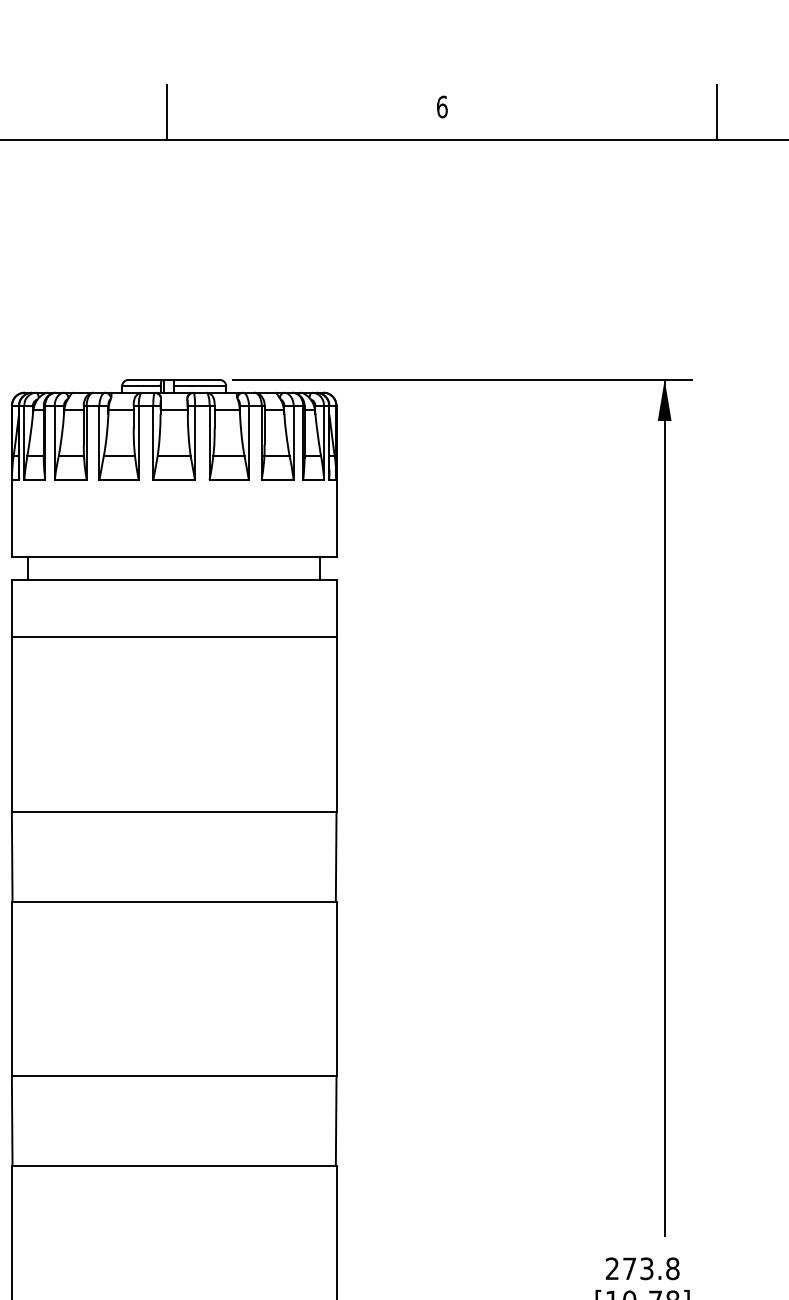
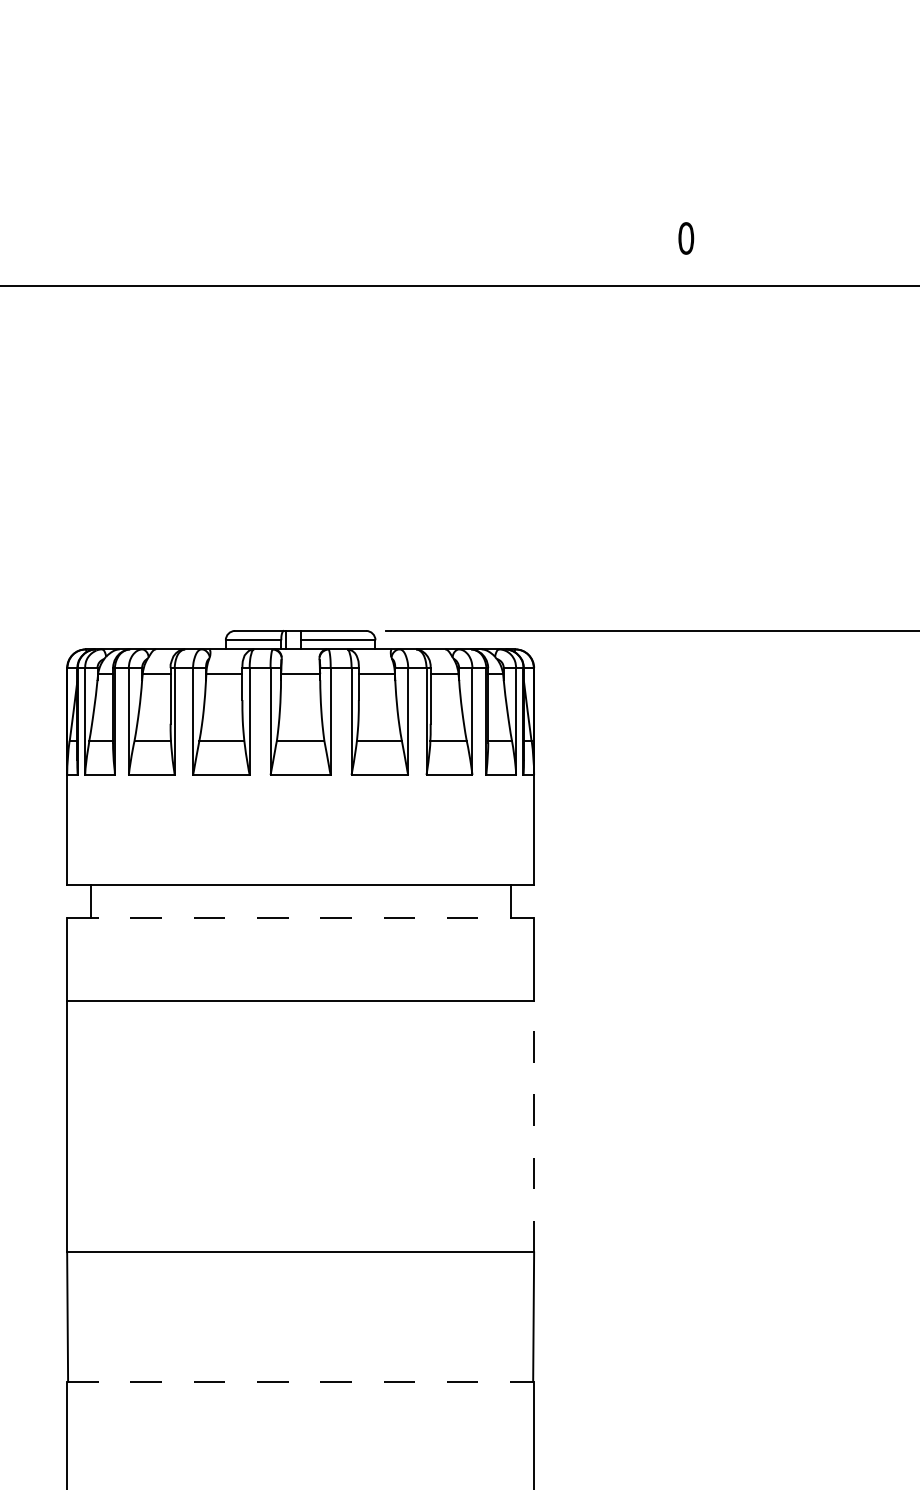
text: (442, 106) -> (686, 237), 6 -> 0
line: (167, 112) -> (291, 246), removed
line: (174, 579) -> (301, 918), solid -> dashed
line: (336, 724) -> (534, 1126), solid -> dashed
line: (174, 901) -> (301, 1381), solid -> dashed

